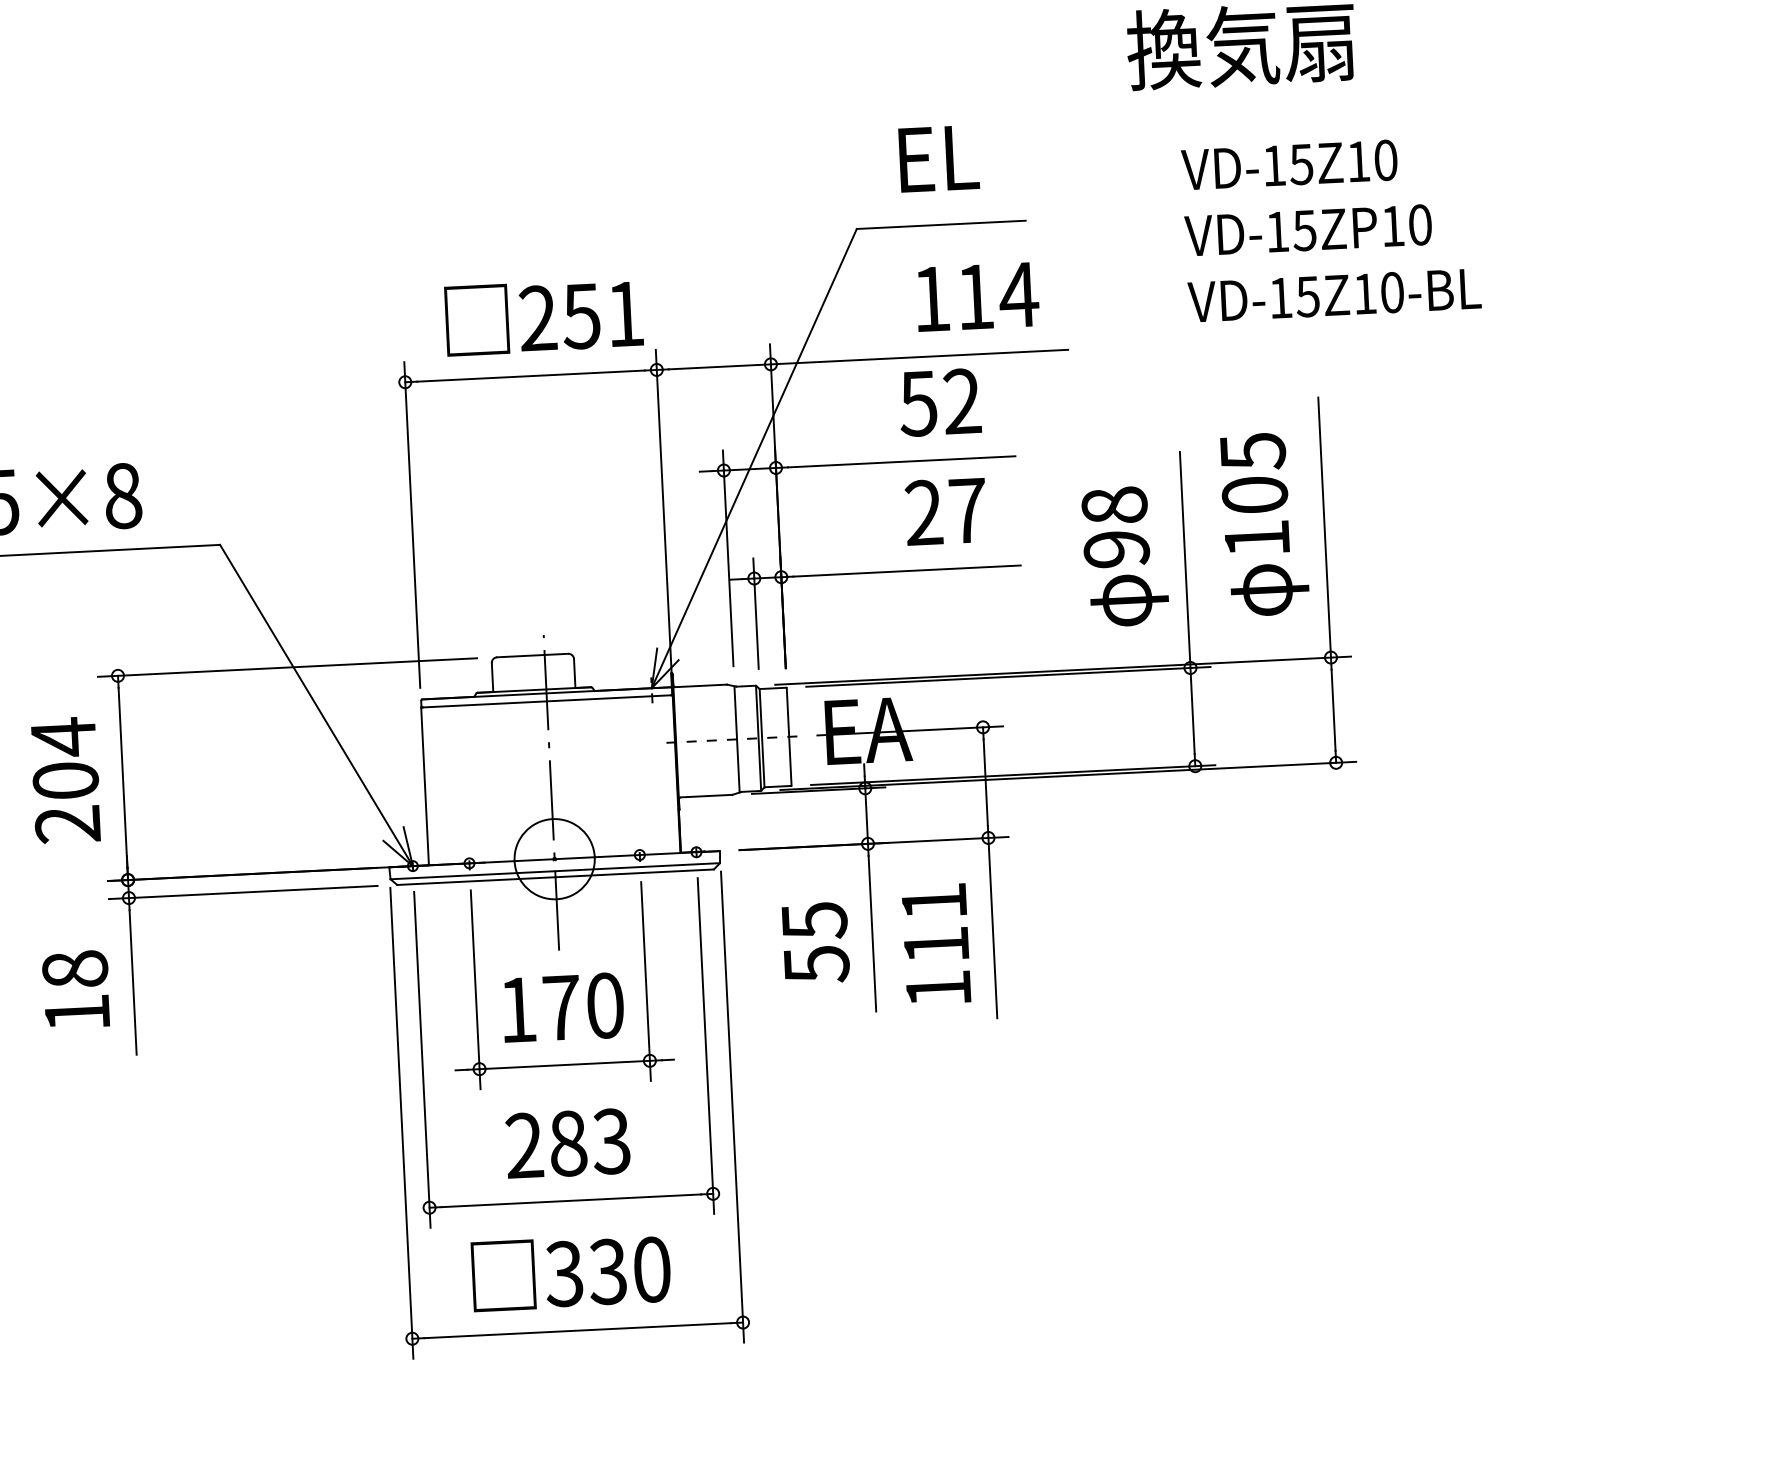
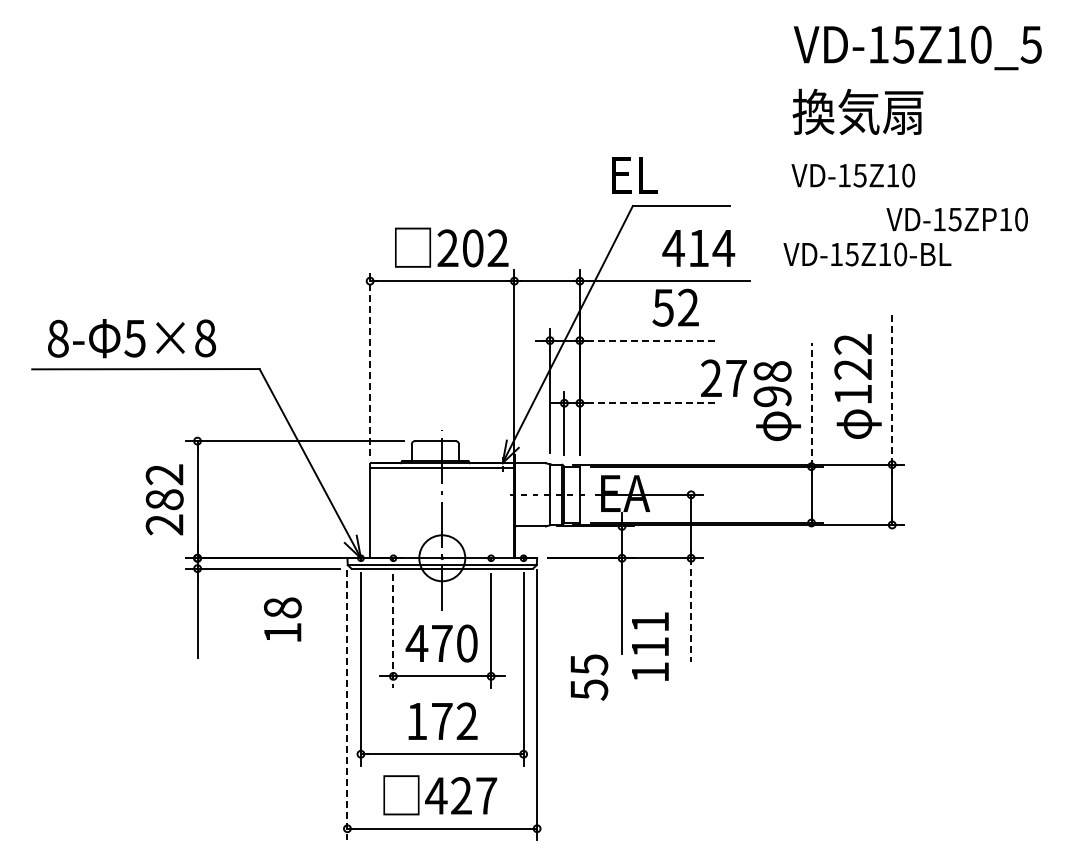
text: (938, 159) -> (634, 175), moved
text: (1289, 164) -> (853, 175), moved
text: (1307, 230) -> (956, 219), moved
text: (1334, 295) -> (867, 254), moved
text: (931, 299) -> (673, 248), 114 -> 414
text: (603, 315) -> (485, 248), 251 -> 202
line: (902, 461) -> (652, 340), solid -> dashed
text: (1254, 472) -> (853, 356), 105 -> 122
text: (945, 510) -> (723, 377), moved
line: (412, 524) -> (370, 362), solid -> dashed
line: (1325, 528) -> (892, 390), solid -> dashed
line: (1185, 559) -> (811, 404), solid -> dashed
line: (907, 571) -> (652, 403), solid -> dashed
text: (64, 757) -> (164, 486), 204 -> 282
line: (993, 927) -> (691, 609), solid -> dashed
text: (815, 942) -> (589, 677), moved
text: (936, 943) -> (650, 646), moved
text: (75, 989) -> (282, 619), moved
line: (475, 990) -> (393, 631), solid -> dashed
text: (516, 1009) -> (416, 643), 170 -> 470
line: (401, 1123) -> (347, 705), solid -> dashed
text: (567, 1143) -> (441, 721), 283 -> 172
text: (608, 1271) -> (461, 795), 330 -> 427

